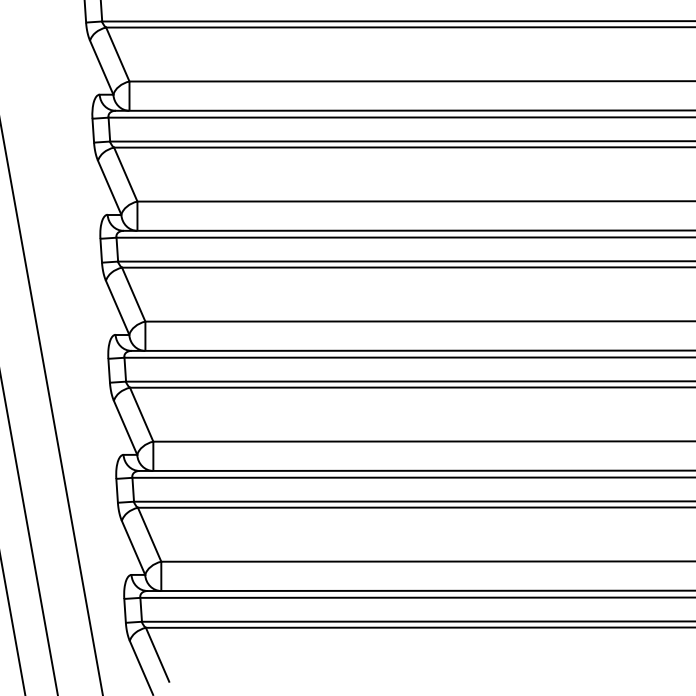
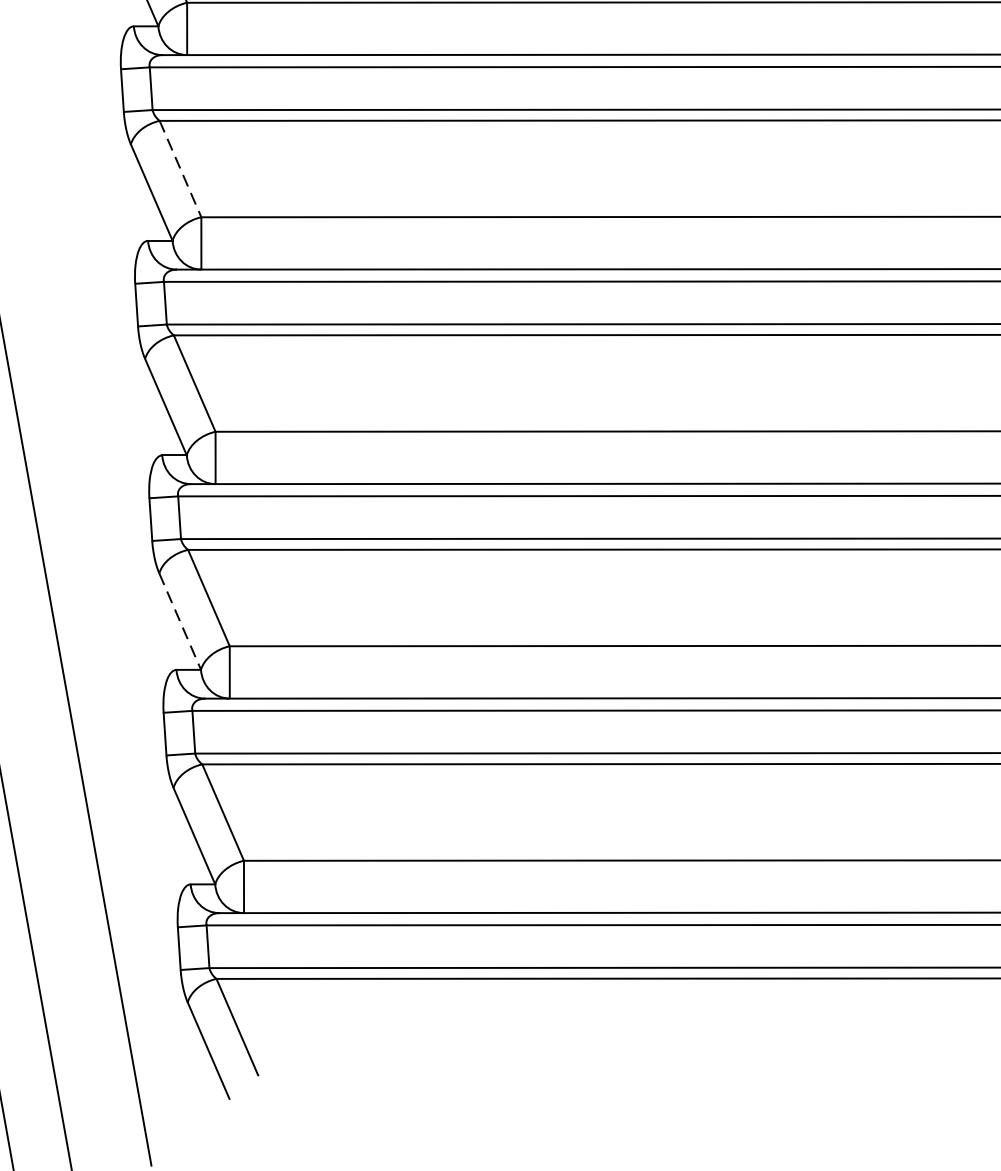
line: (125, 175) -> (180, 170), solid -> dashed
line: (125, 428) -> (180, 622), solid -> dashed

